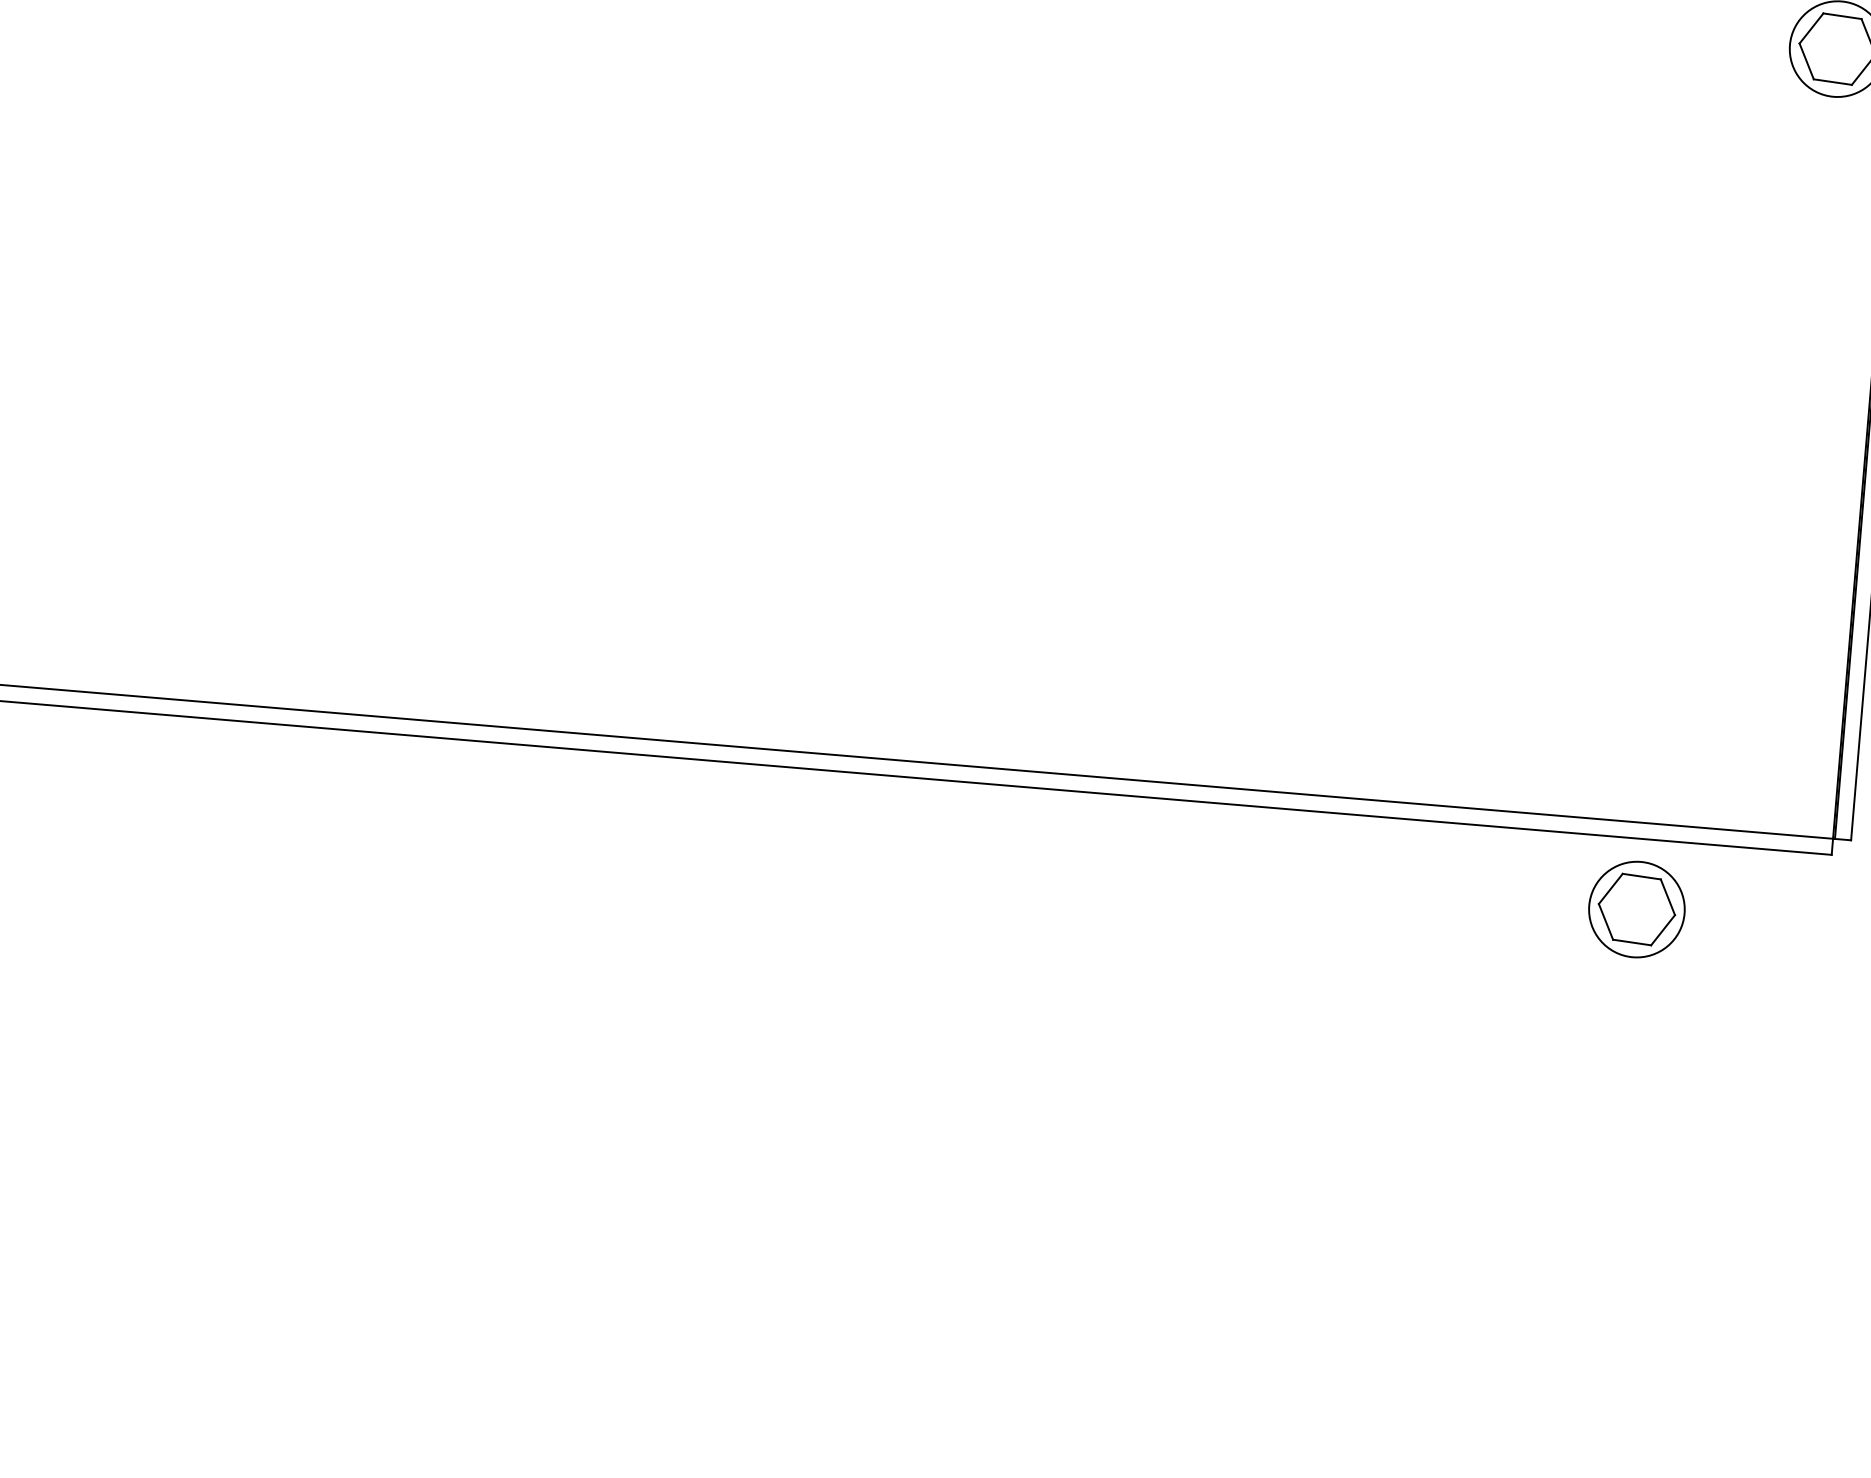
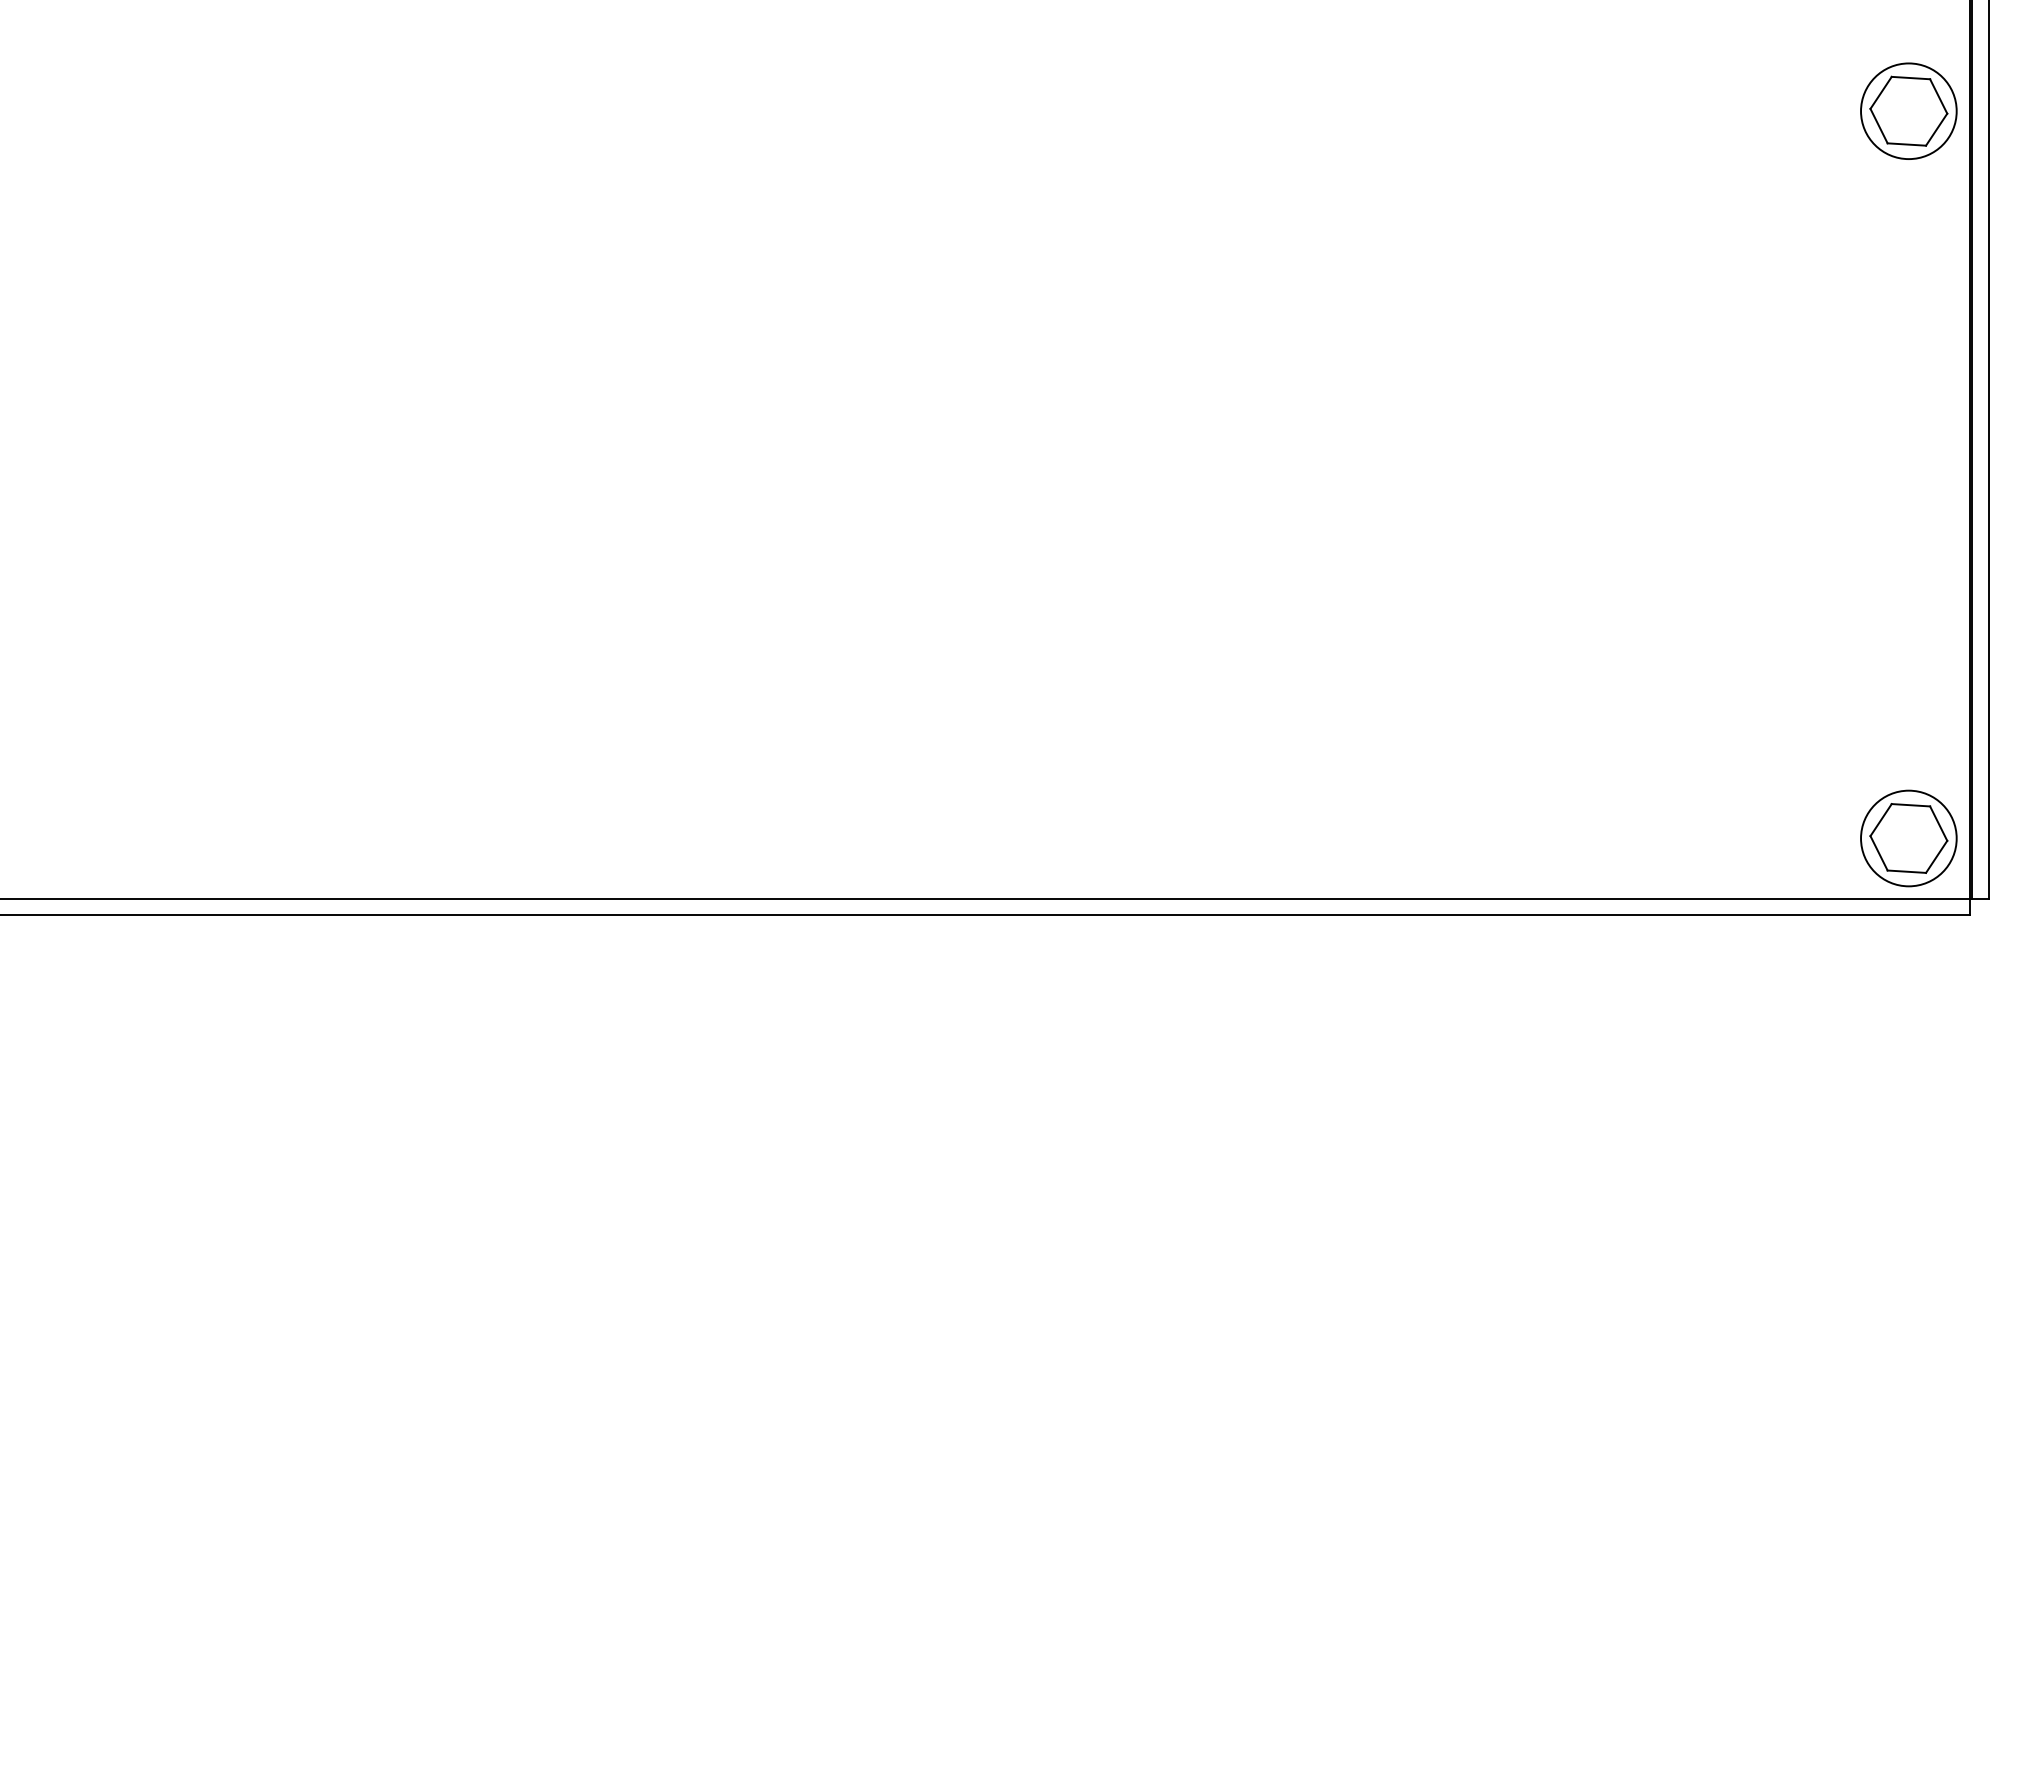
part: (1636, 909) -> (1908, 838), moved

